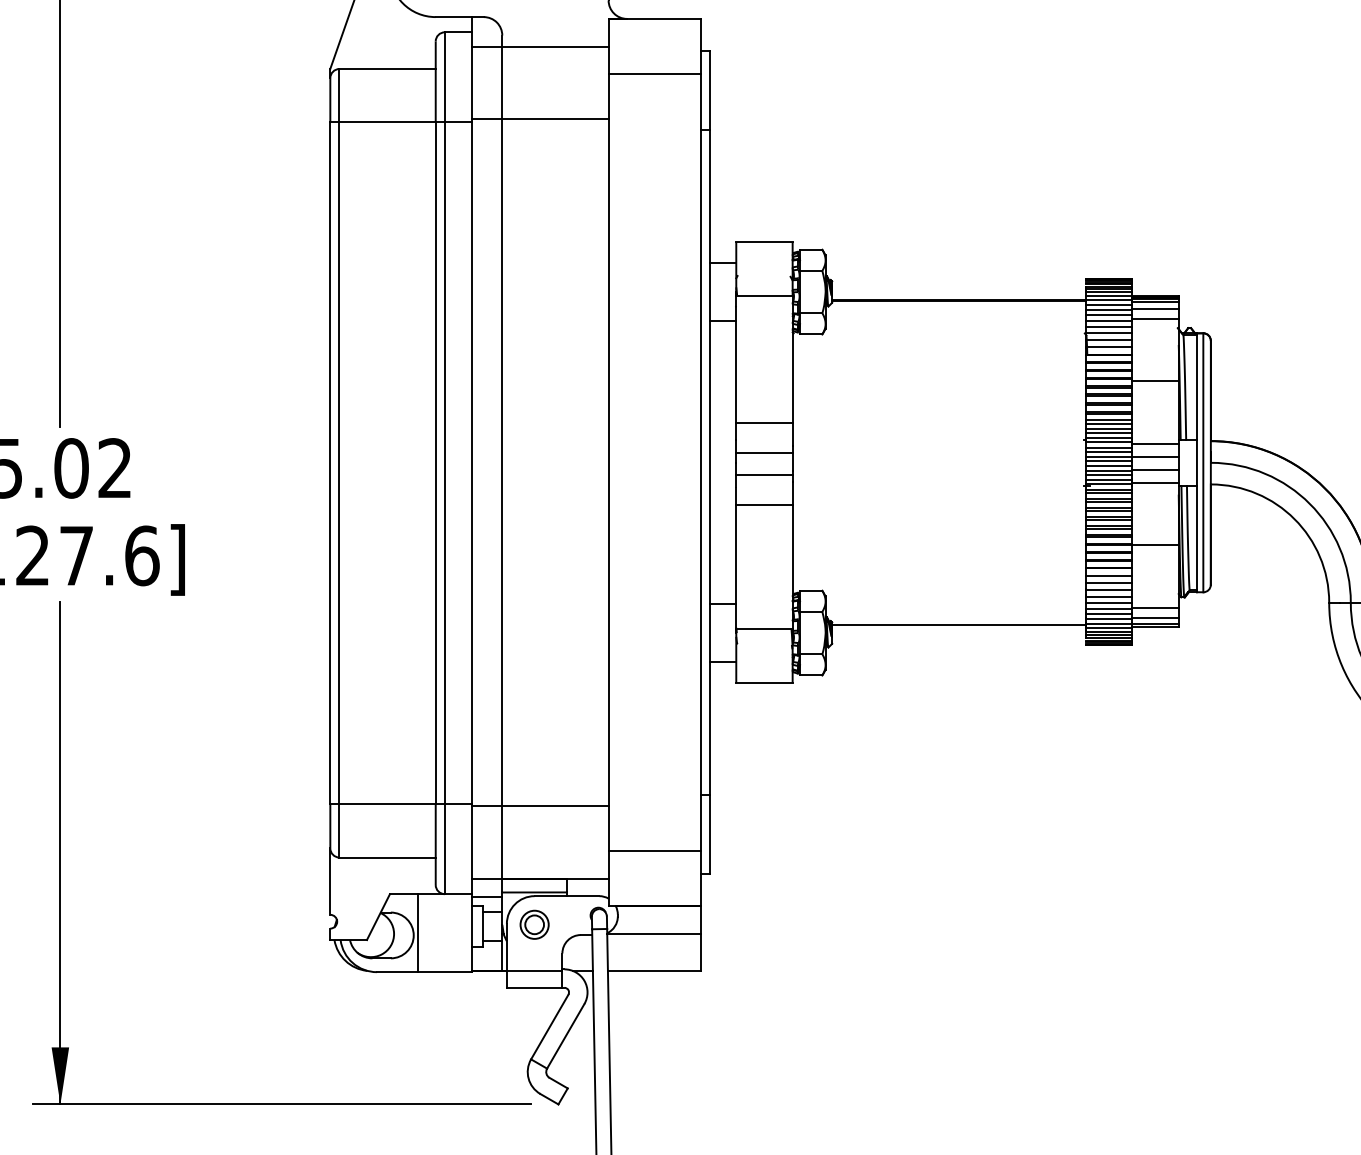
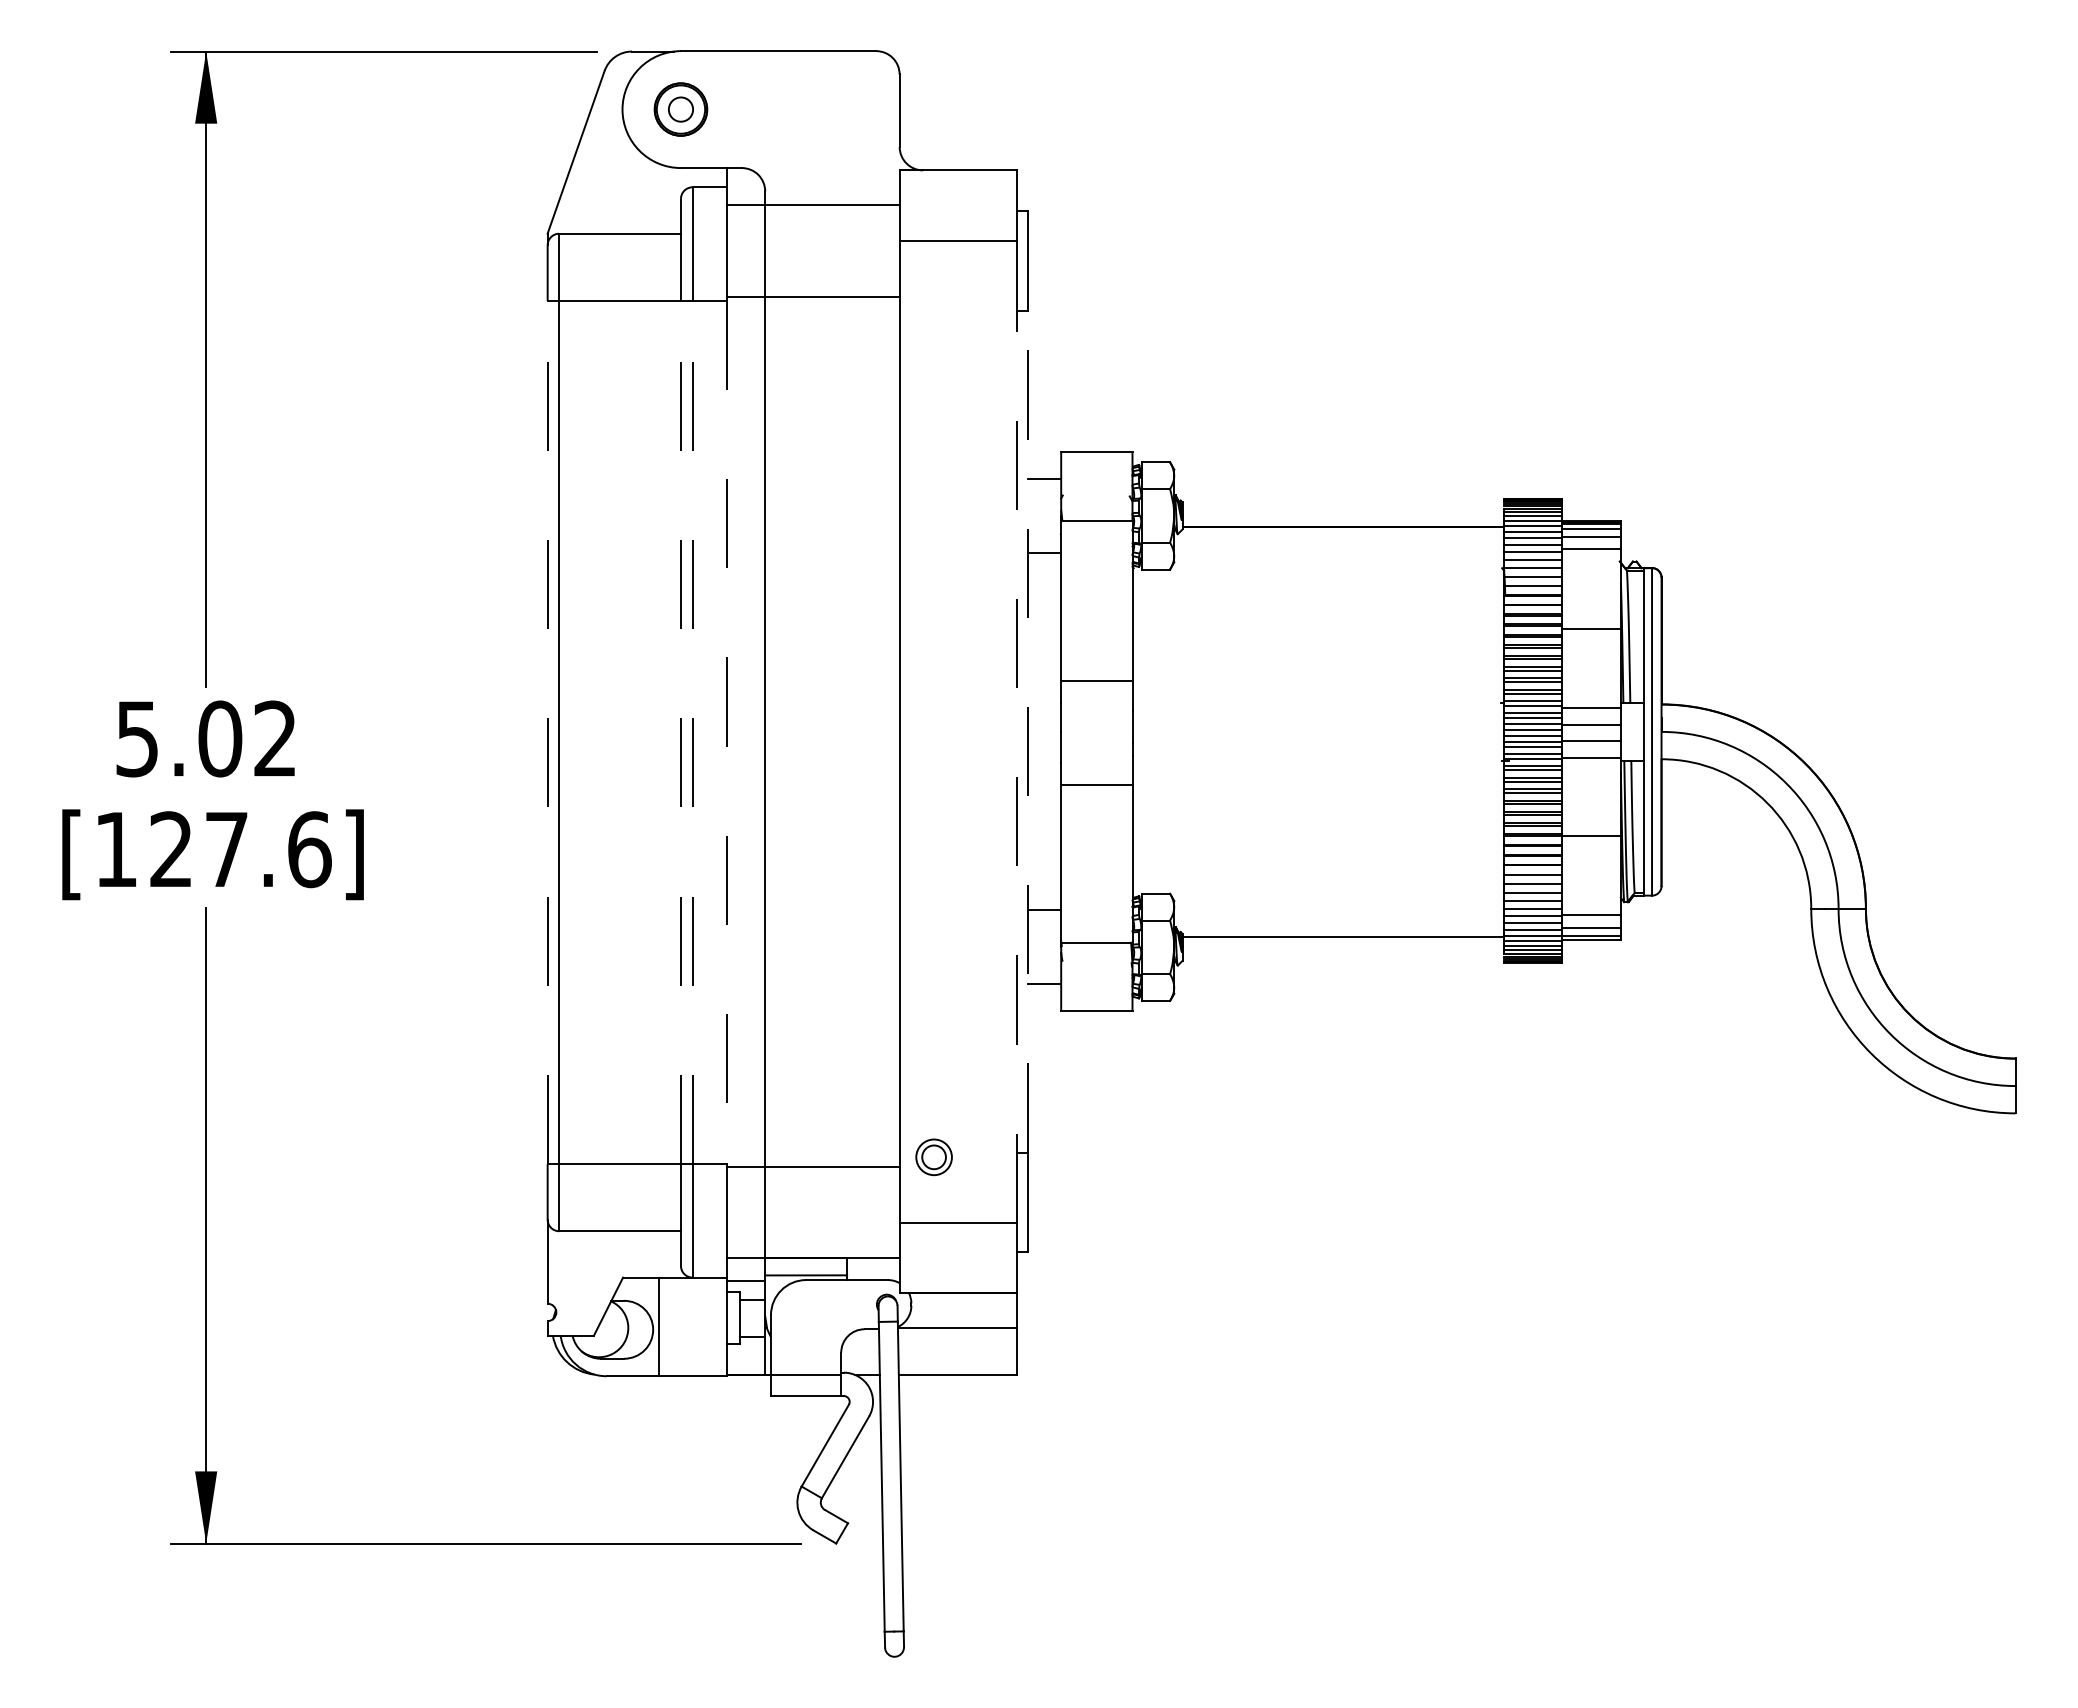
line: (764, 453) -> (1096, 719), removed
line: (330, 462) -> (547, 731), solid -> dashed
line: (435, 462) -> (680, 731), solid -> dashed
line: (444, 462) -> (692, 731), solid -> dashed
line: (700, 462) -> (1016, 731), solid -> dashed
line: (710, 462) -> (1028, 731), solid -> dashed
line: (472, 463) -> (727, 732), solid -> dashed
line: (764, 475) -> (1096, 747), removed
part: (534, 924) -> (933, 1157), moved

